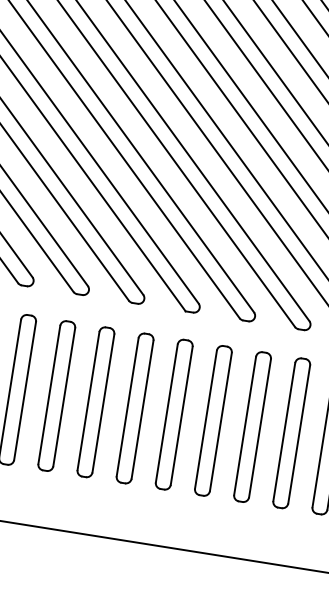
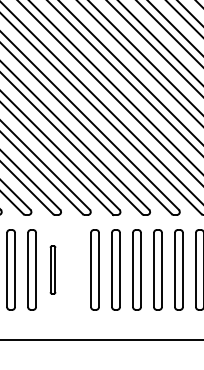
part: (55, 395) -> (52, 269), size x0.6
part: (95, 401) -> (73, 269), removed

